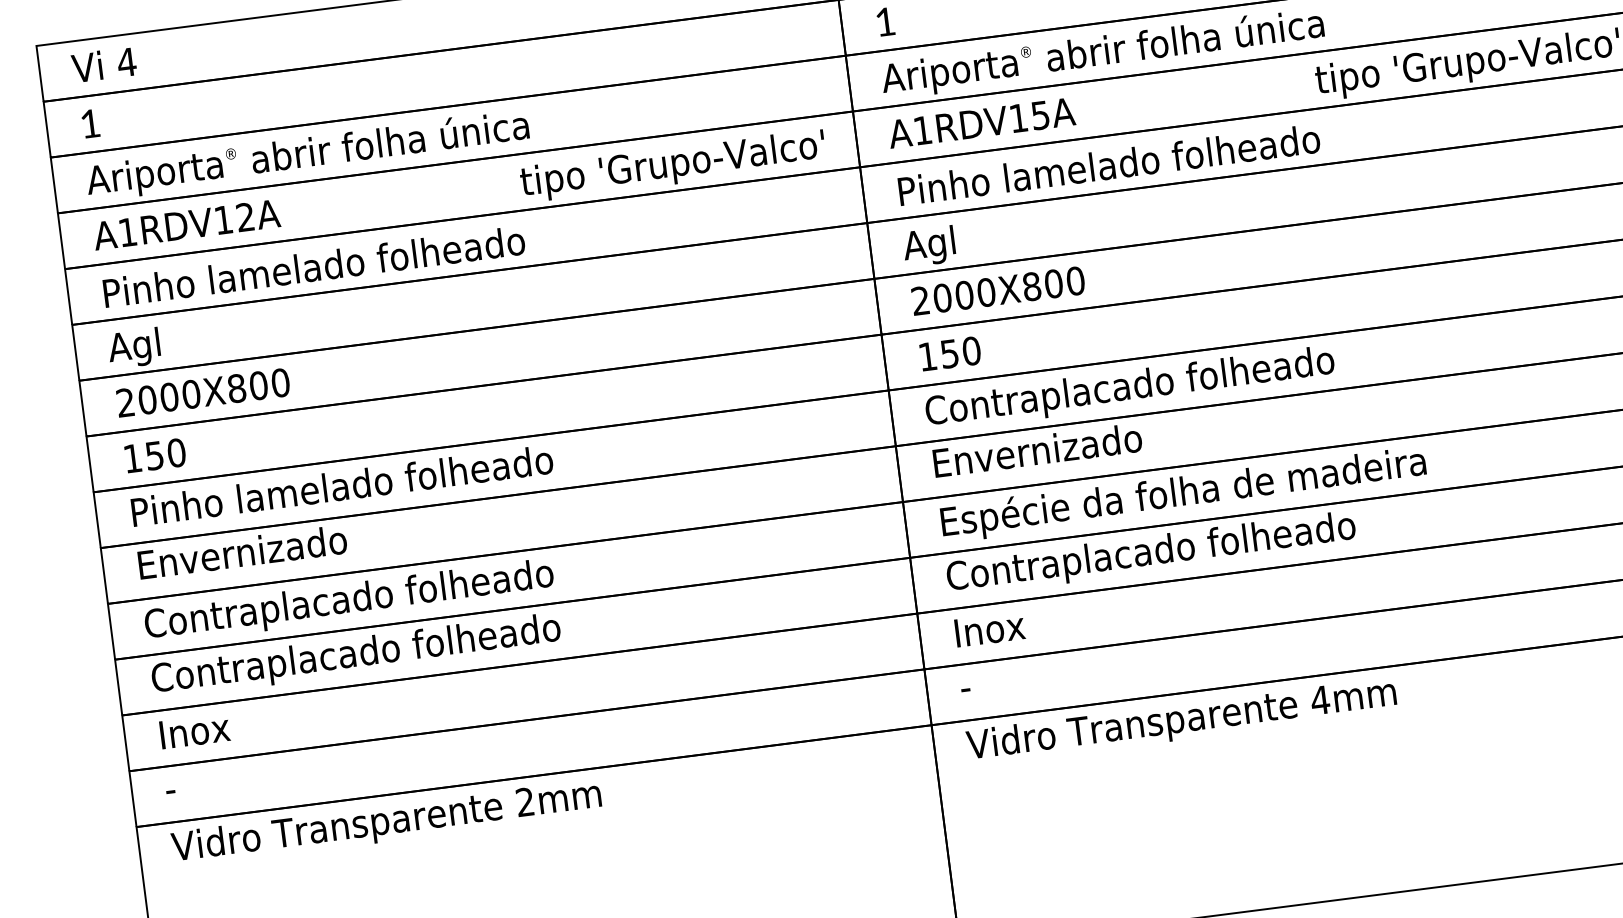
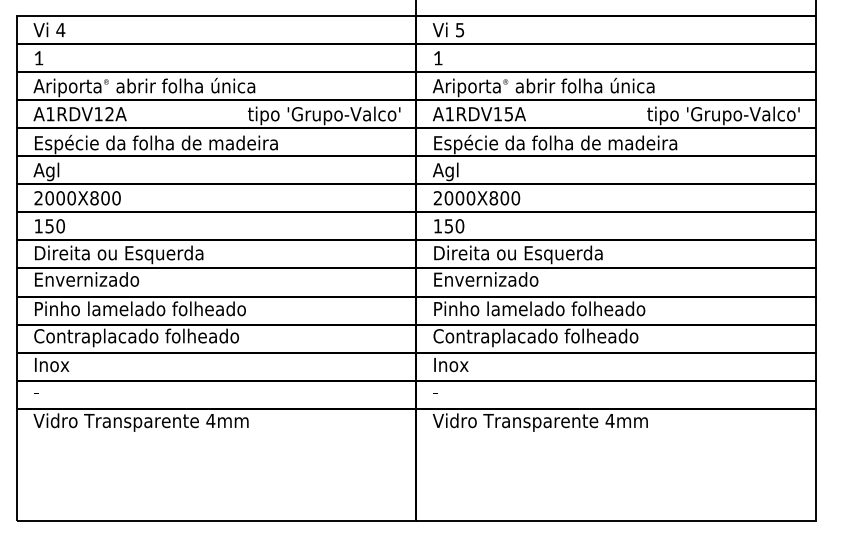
text: (1143, 163) -> (556, 144), Pinho lamelado folheado -> Espécie da folha de madeira
text: (346, 265) -> (156, 144), Pinho lamelado folheado -> Espécie da folha de madeira
text: (1129, 388) -> (535, 254), Contraplacado folheado -> Direita ou Esquerda
text: (342, 488) -> (140, 254), Pinho lamelado folheado -> Direita ou Esquerda
text: (1185, 492) -> (556, 309), Espécie da folha de madeira -> Pinho lamelado folheado
text: (355, 600) -> (139, 310), Contraplacado folheado -> Pinho lamelado folheado
text: (524, 801) -> (210, 420), 2mm -> 4mm

